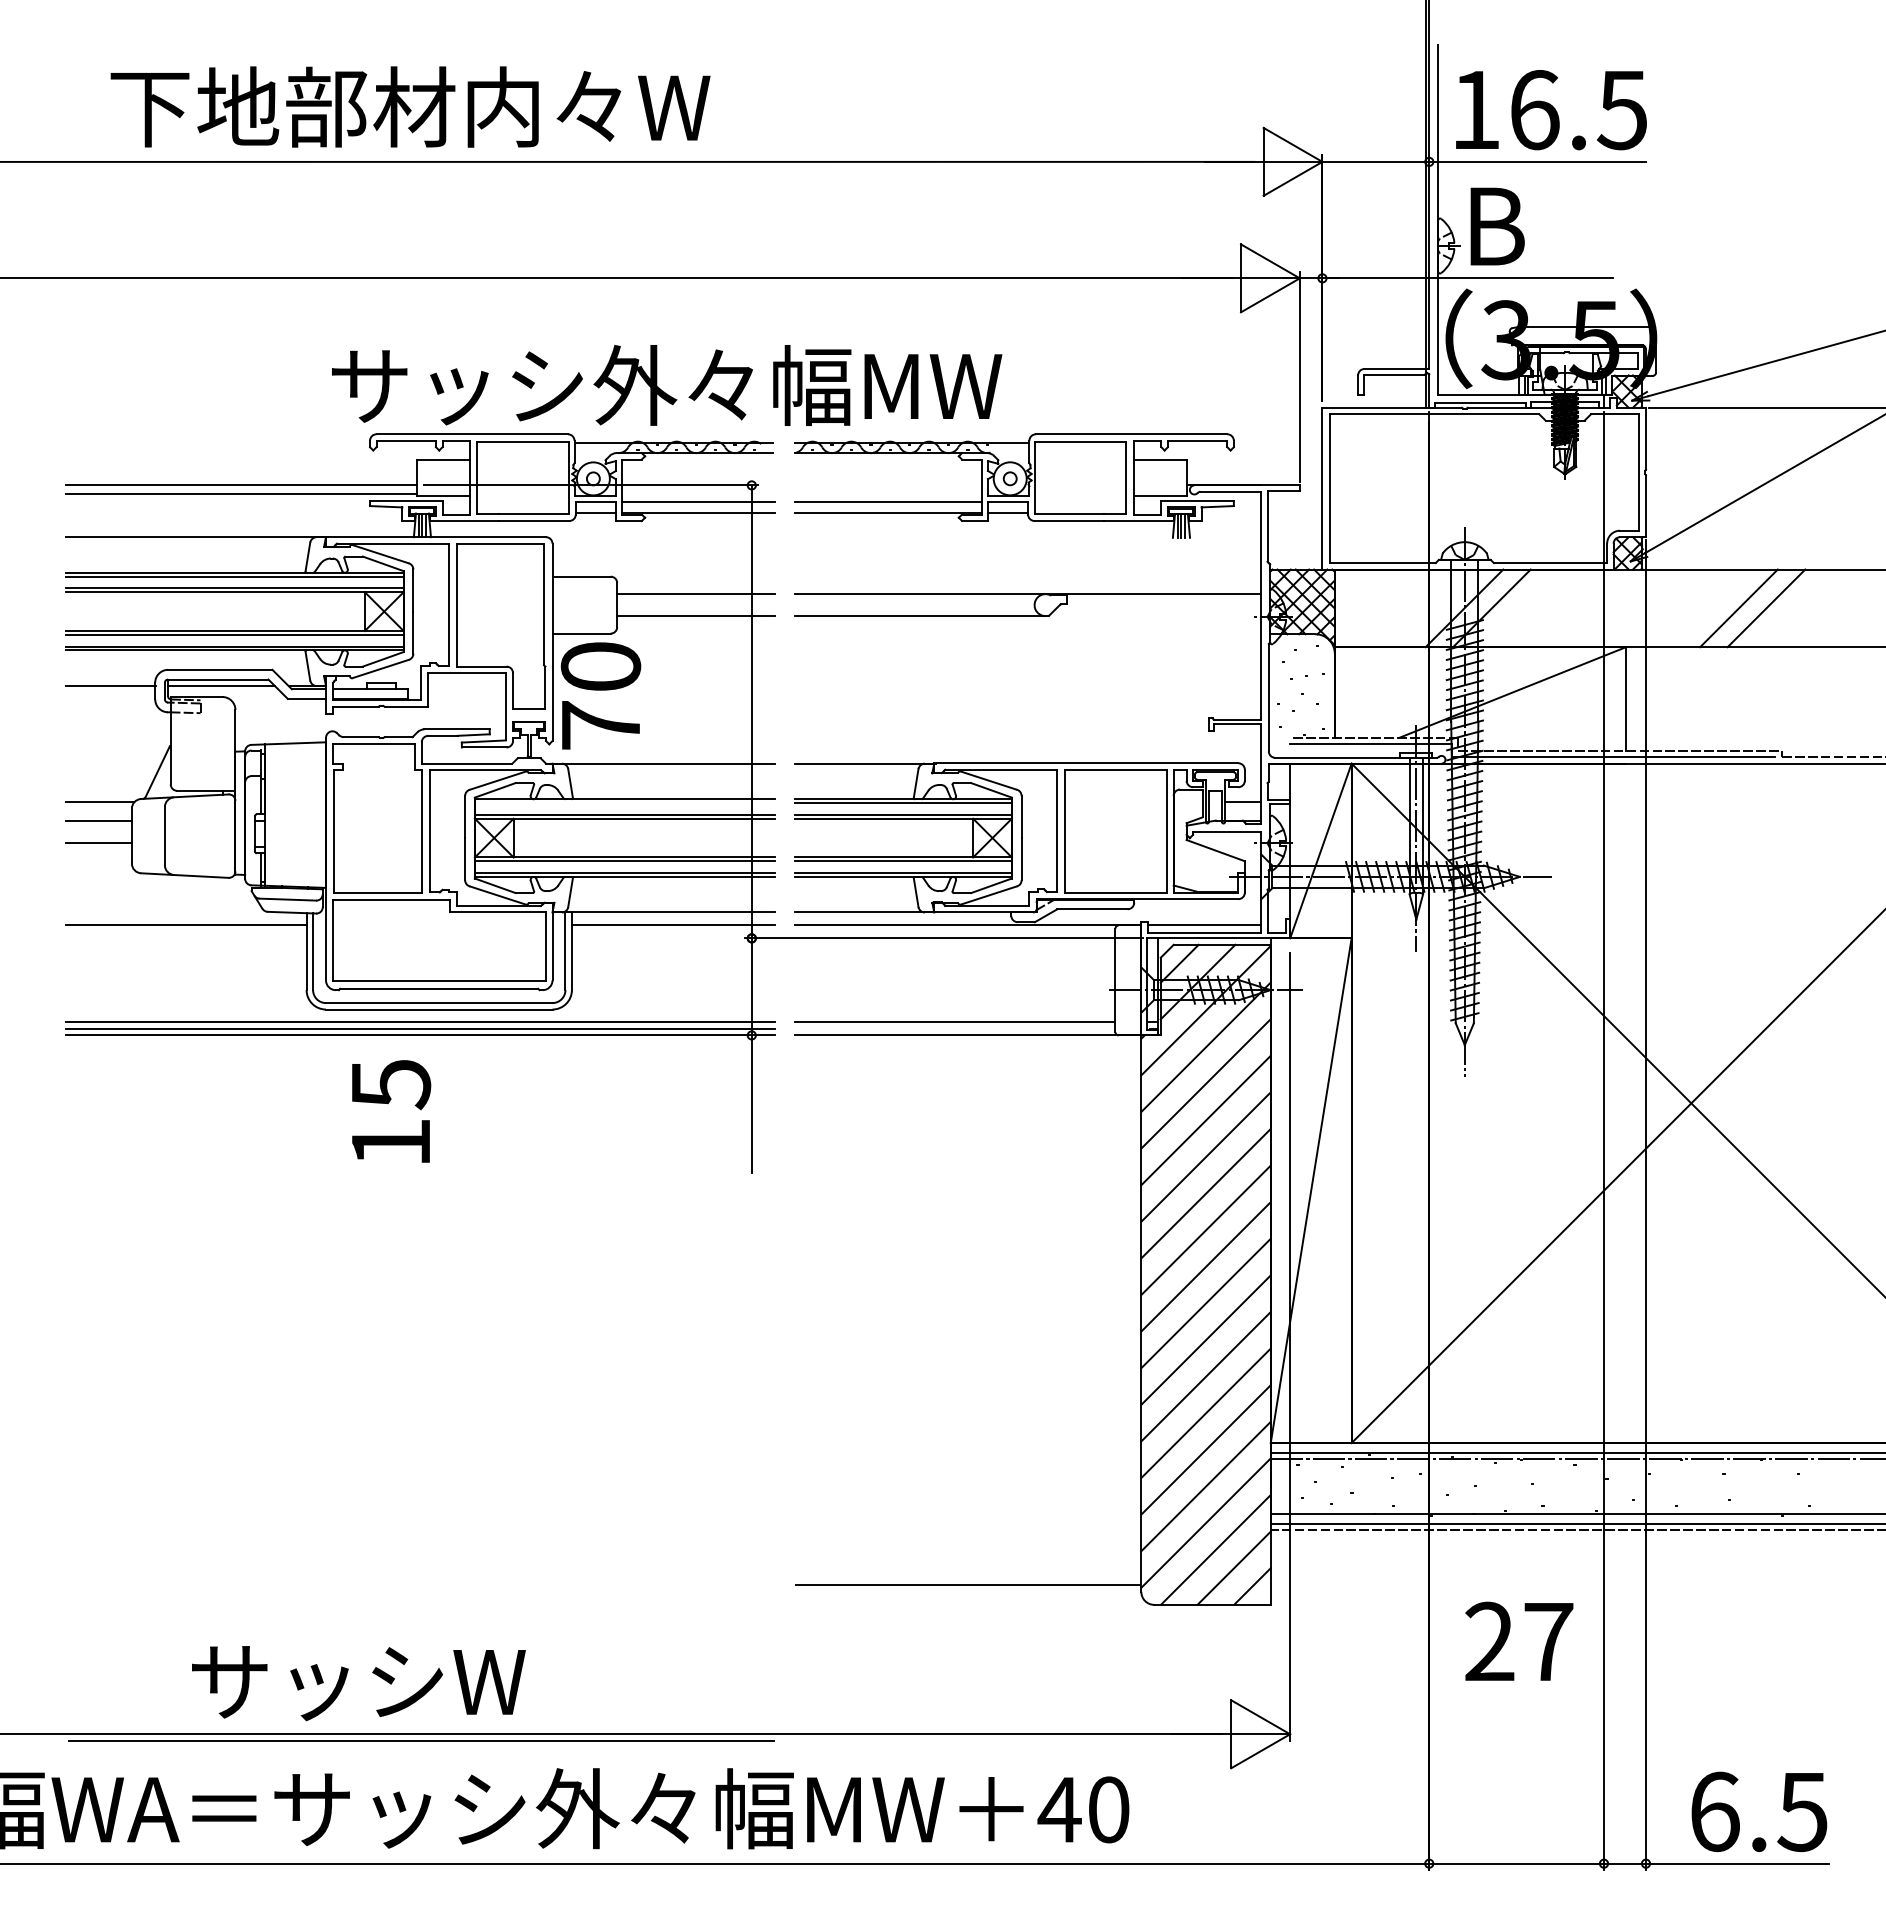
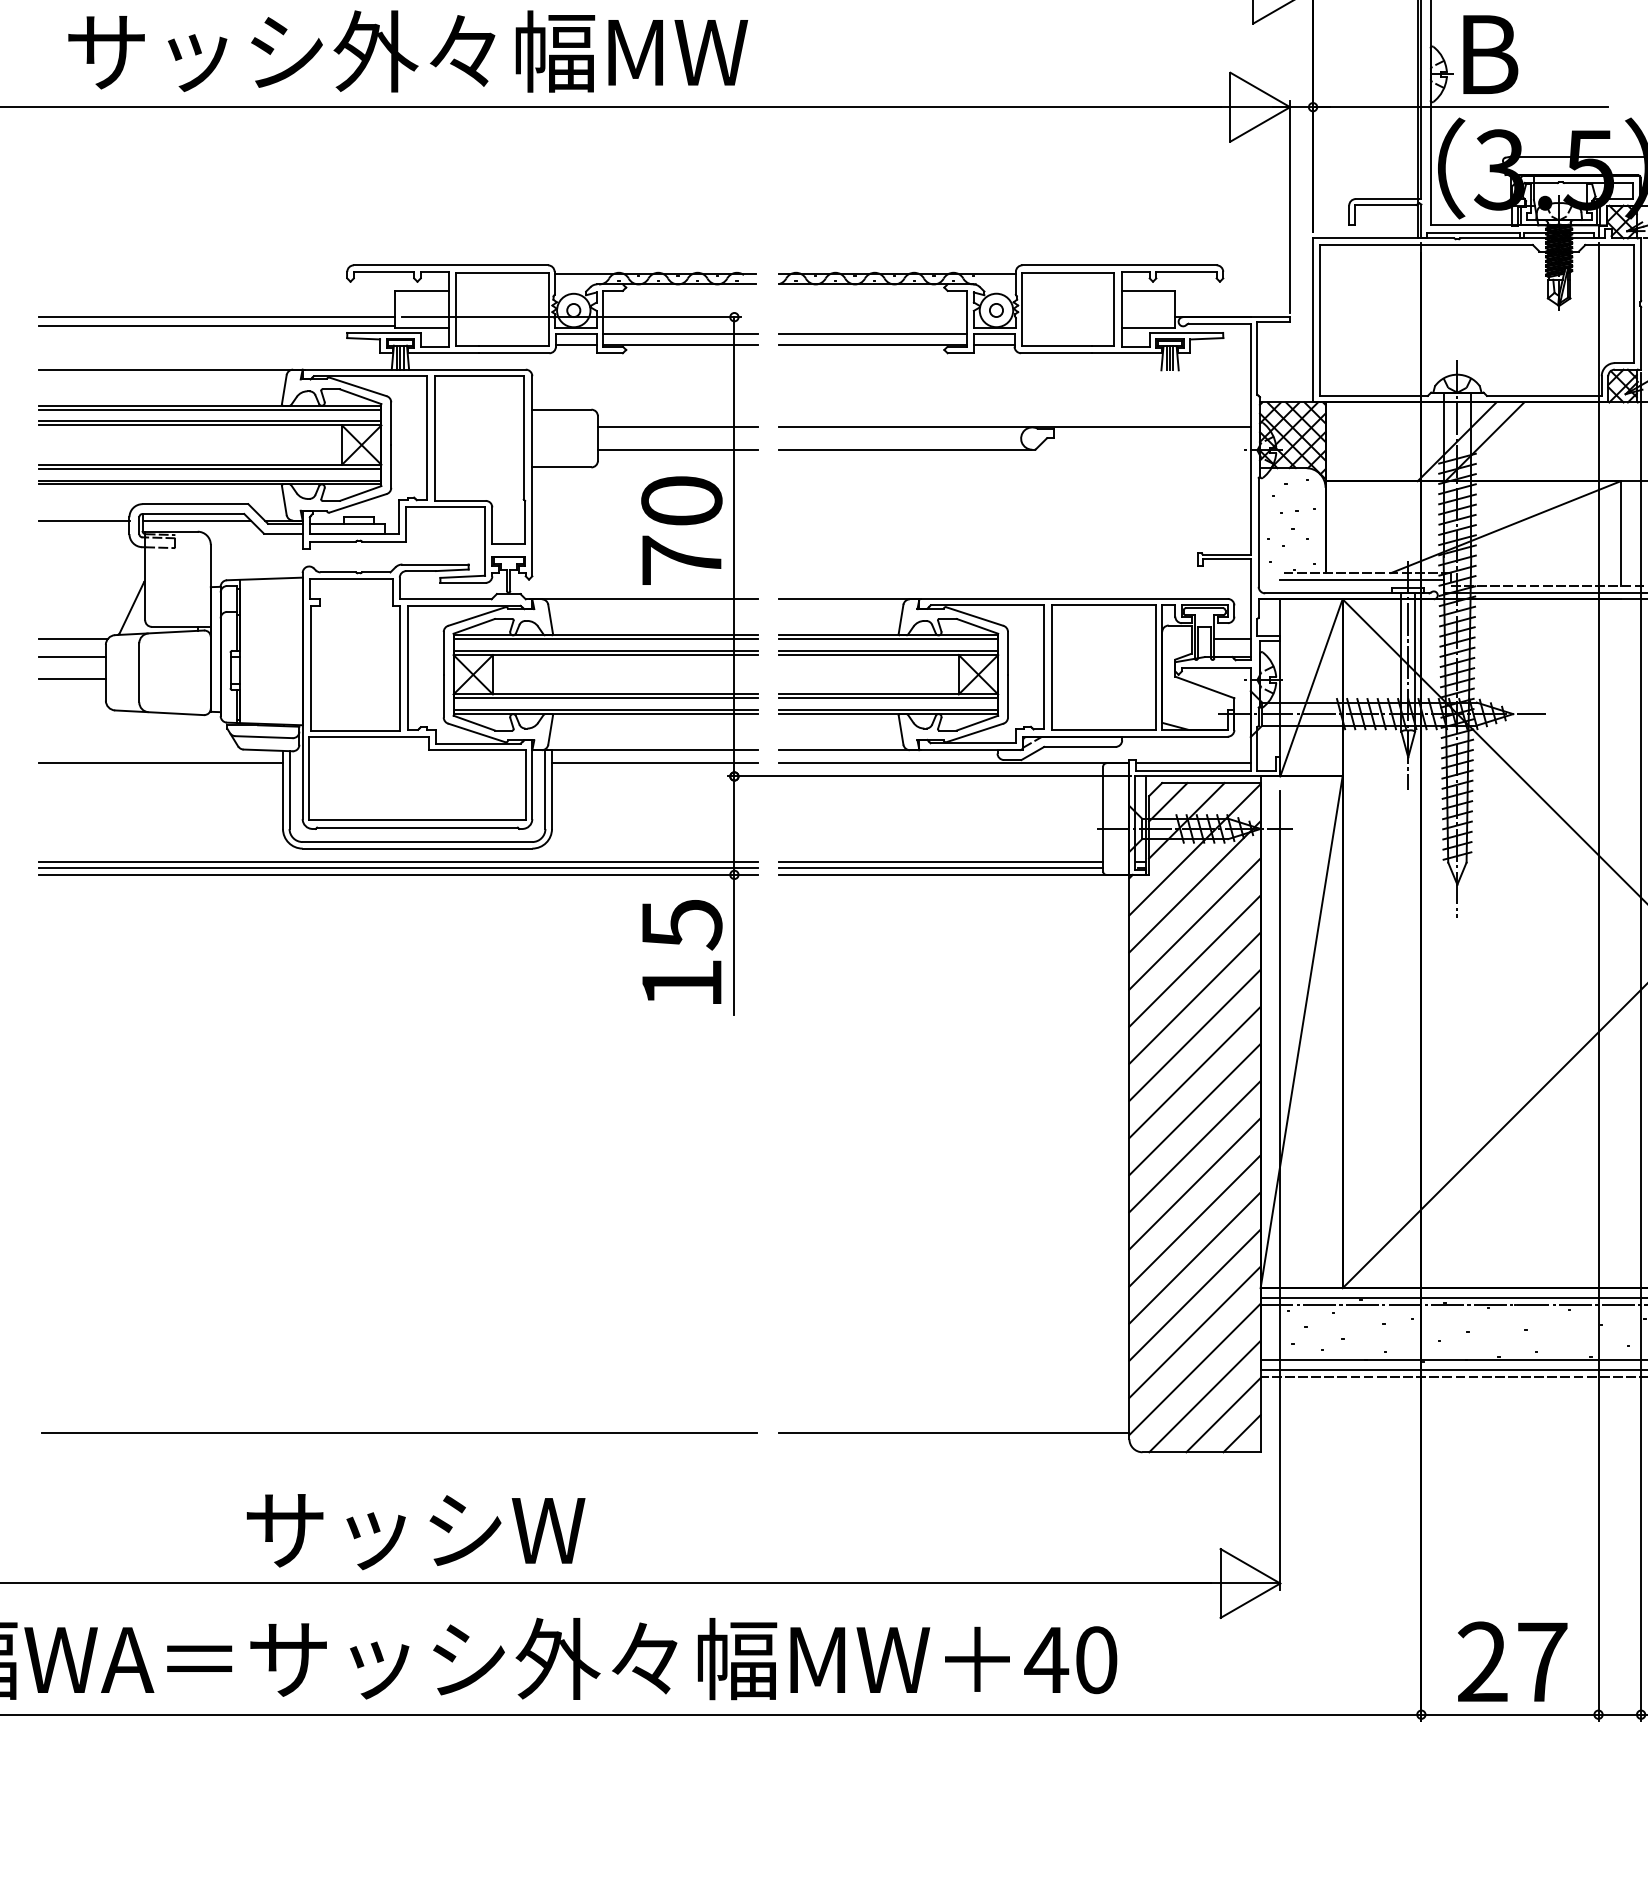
text: (667, 385) -> (408, 51), moved
text: (600, 695) -> (681, 530), moved
line: (624, 803) -> (605, 639), added
line: (955, 1028) -> (940, 867), added
text: (391, 1111) -> (682, 952), moved
text: (1519, 1640) -> (1512, 1660), moved
text: (358, 1683) -> (415, 1532), moved
line: (421, 1740) -> (399, 1431), moved

